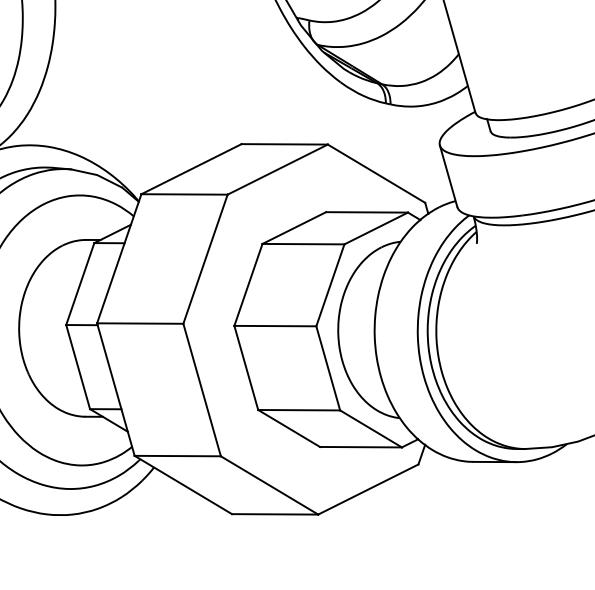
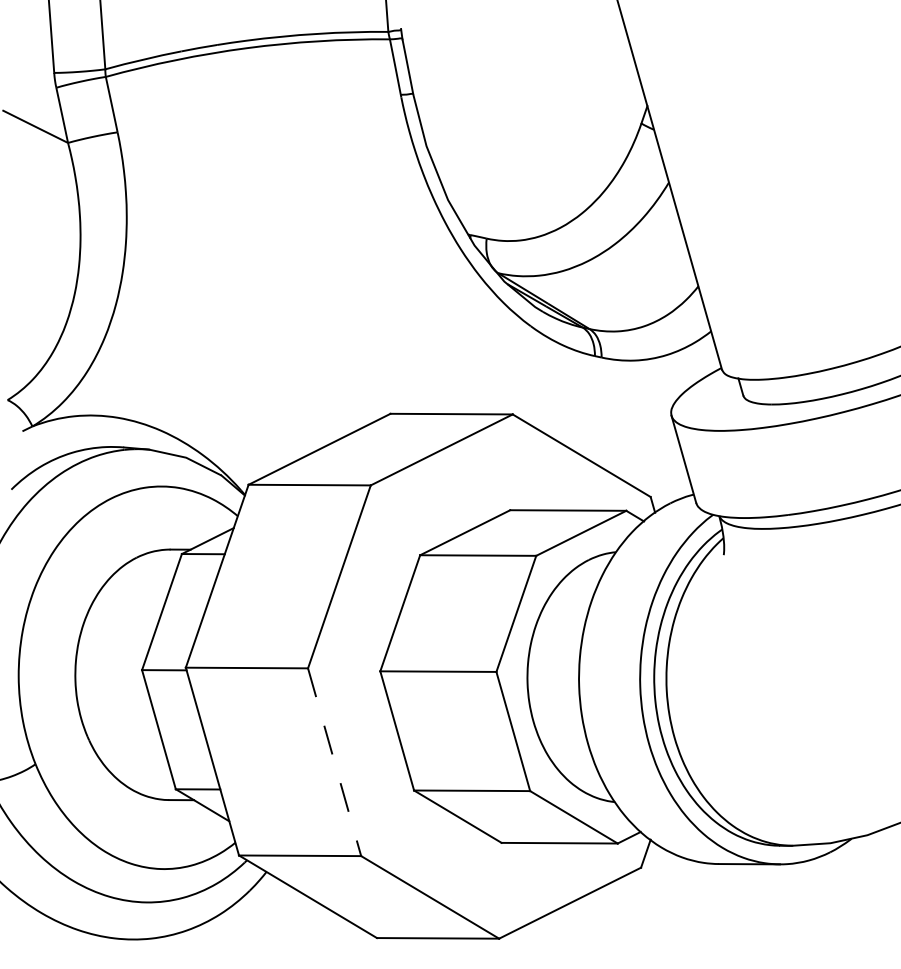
line: (202, 390) -> (334, 762), solid -> dashed

